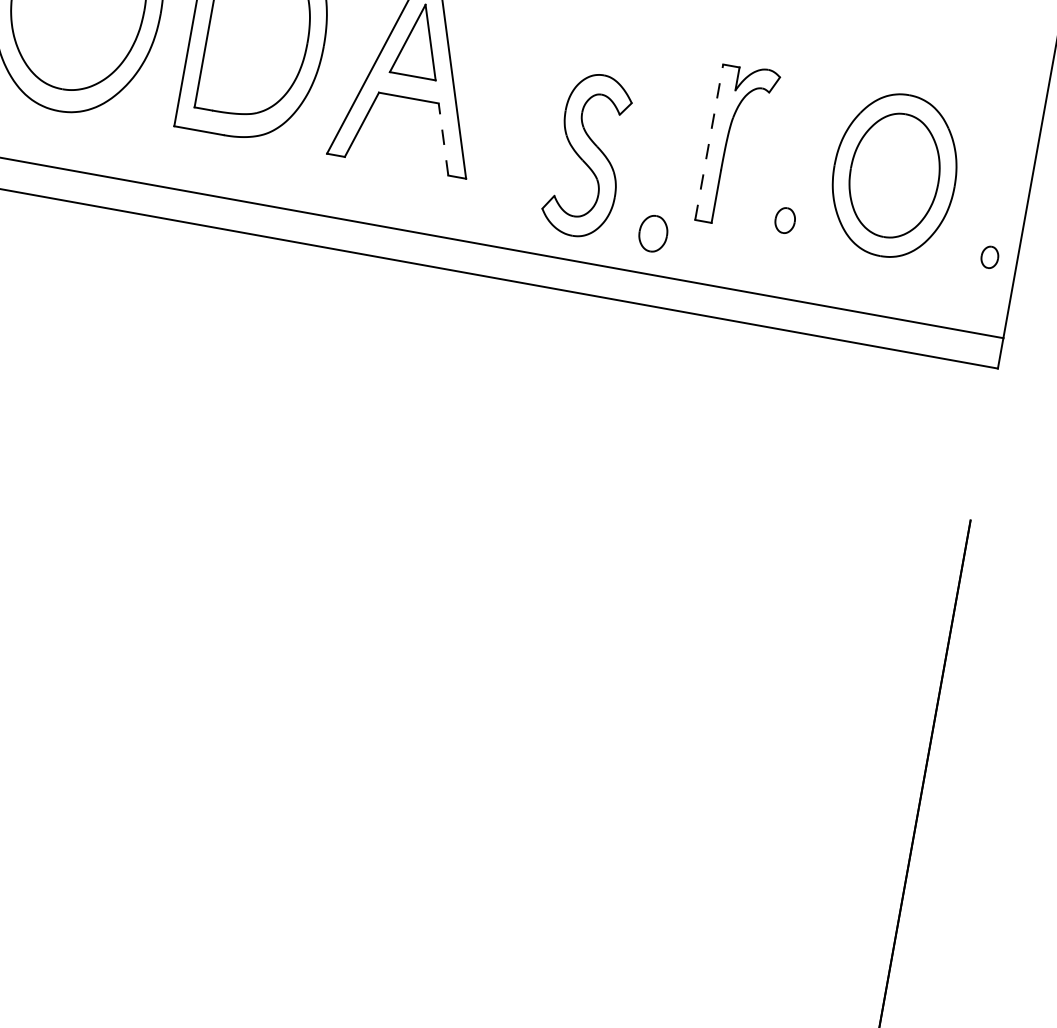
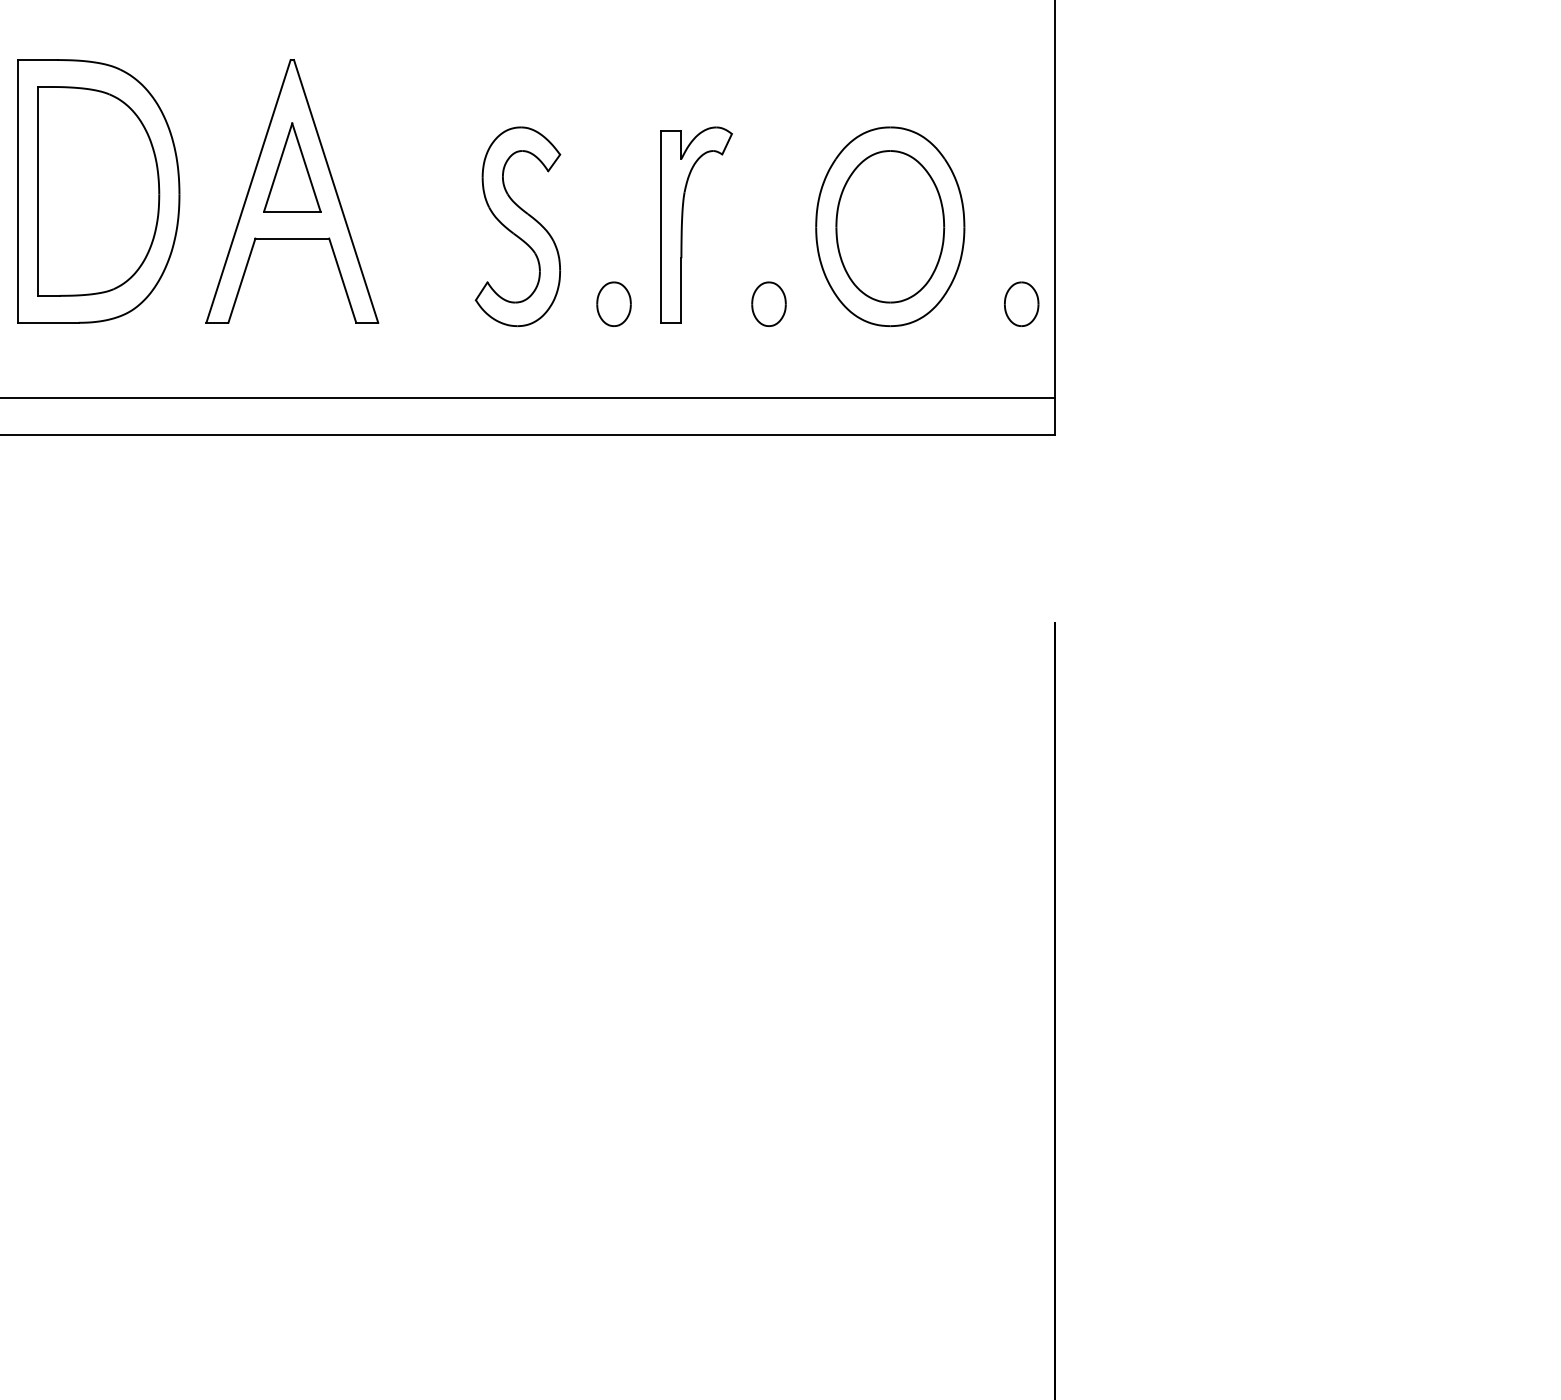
line: (443, 139) -> (342, 280), dashed -> solid
line: (709, 142) -> (661, 226), dashed -> solid
part: (586, 155) -> (517, 226), moved
part: (784, 219) -> (768, 303), size x1.43
part: (653, 233) -> (613, 303), moved
part: (989, 256) -> (1021, 303), size x1.67

